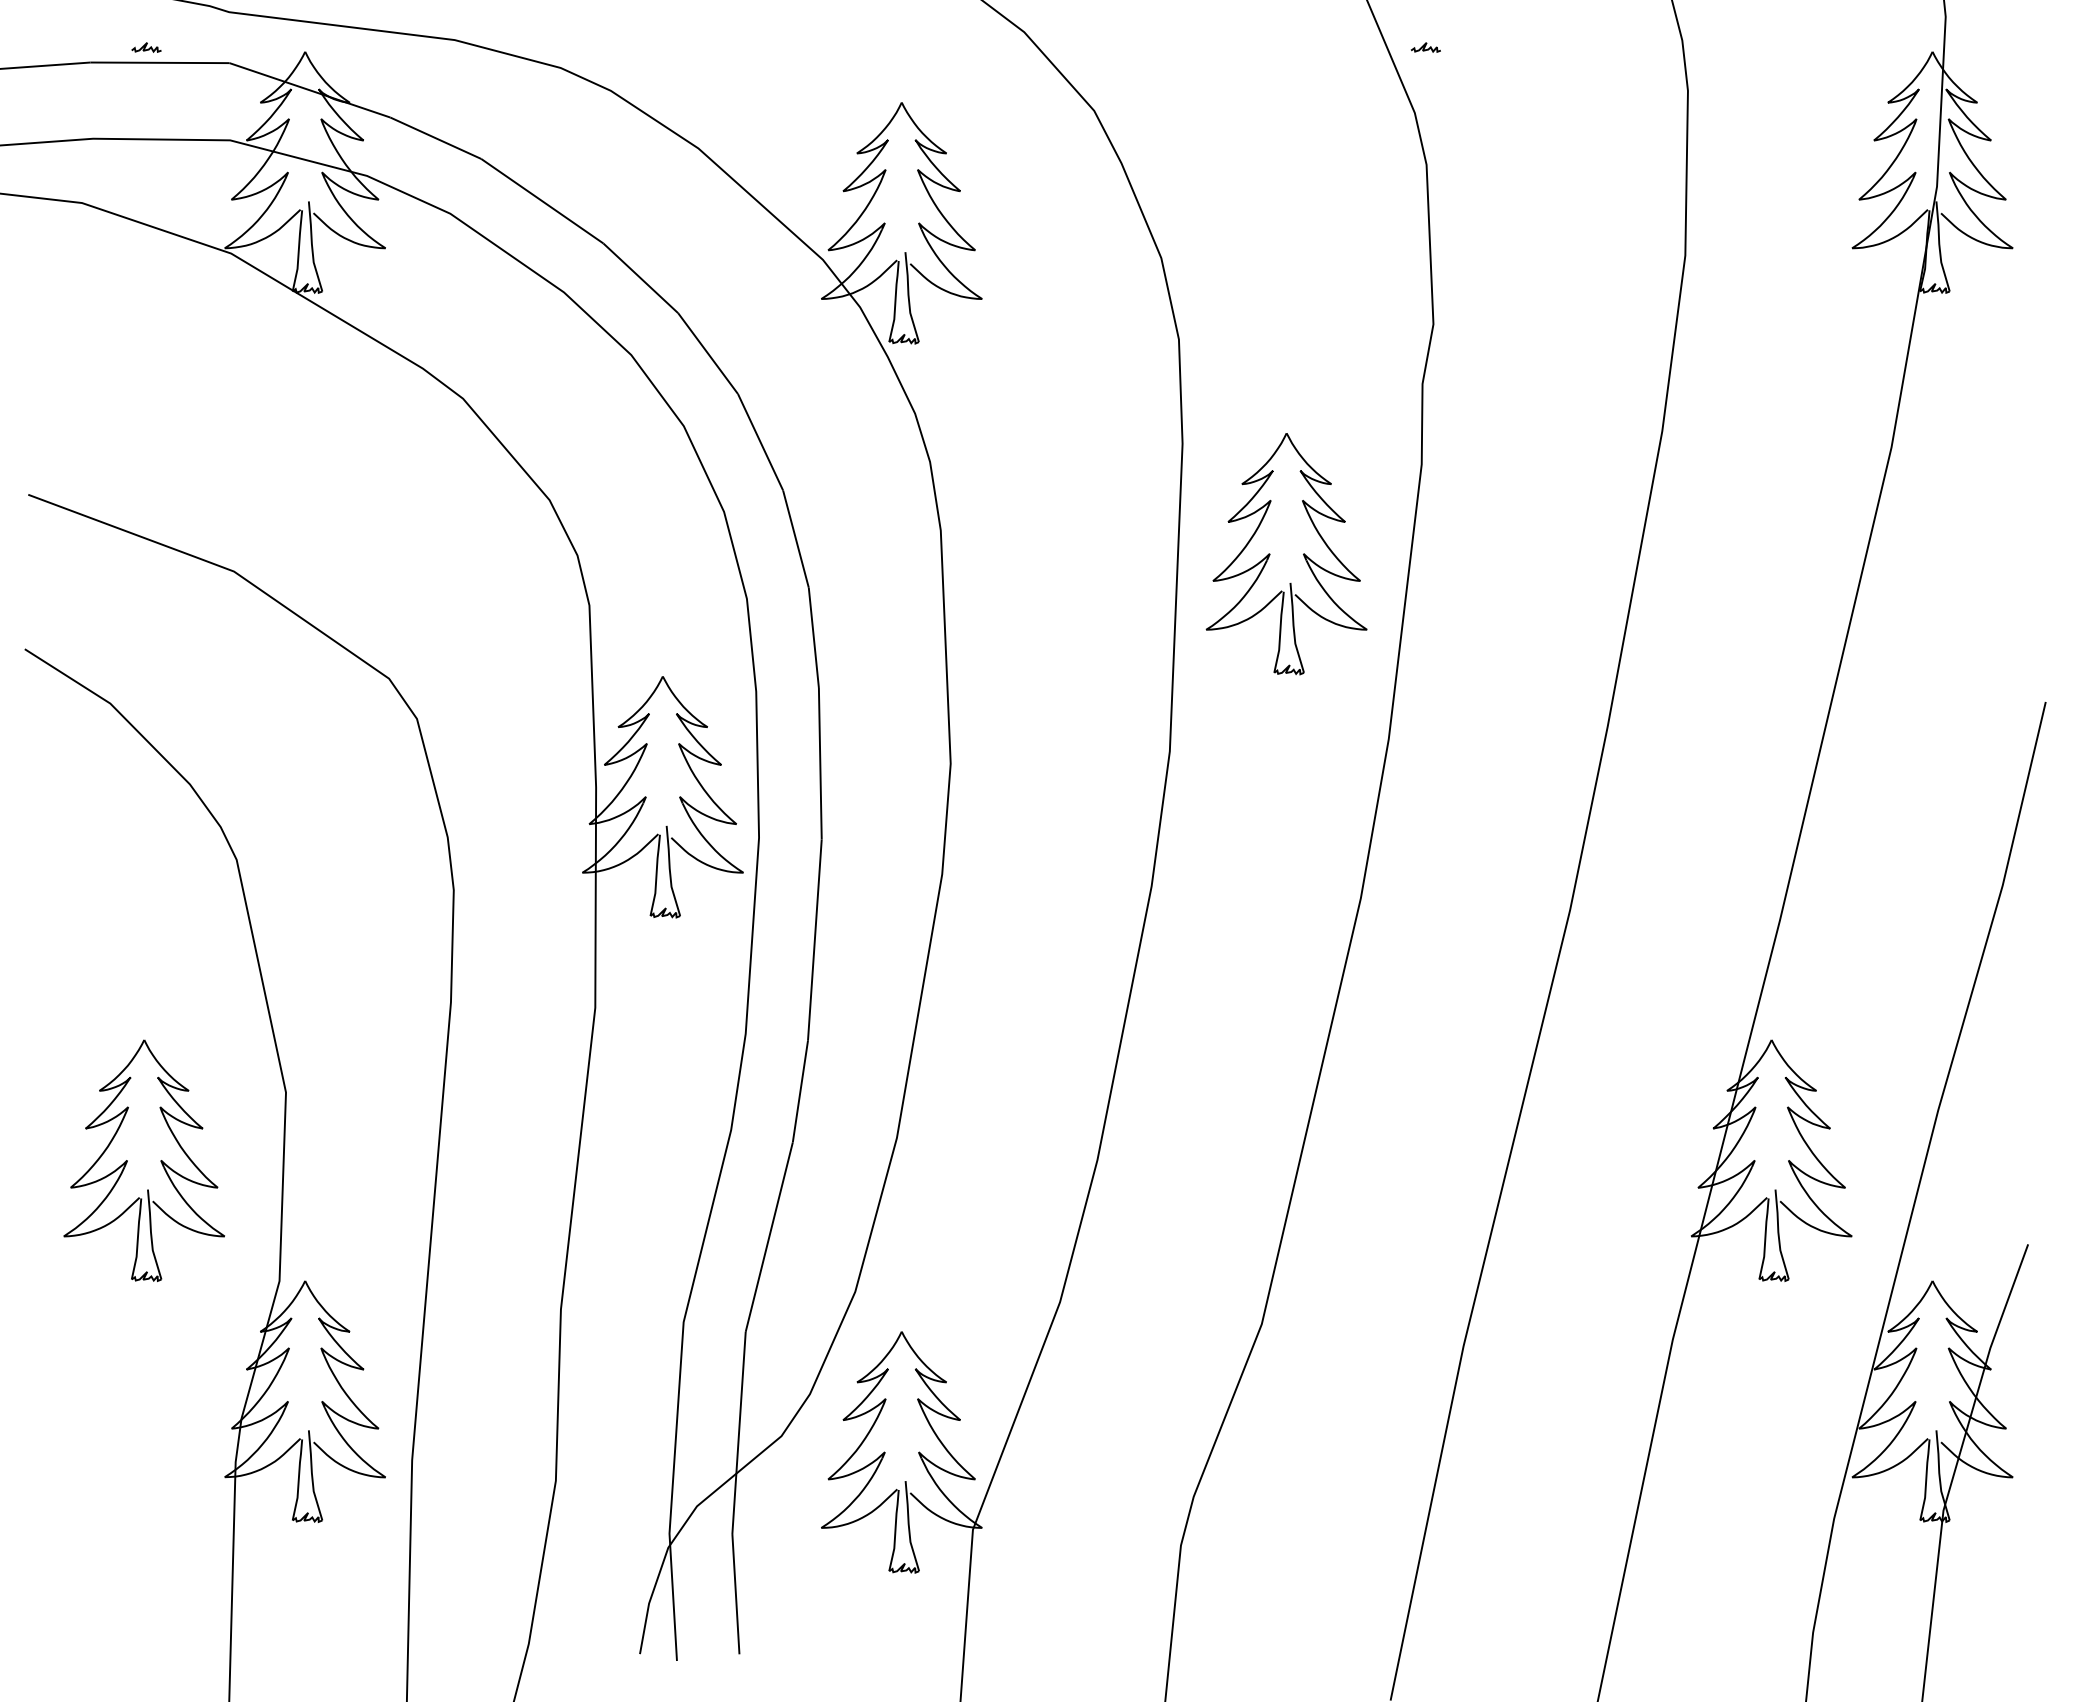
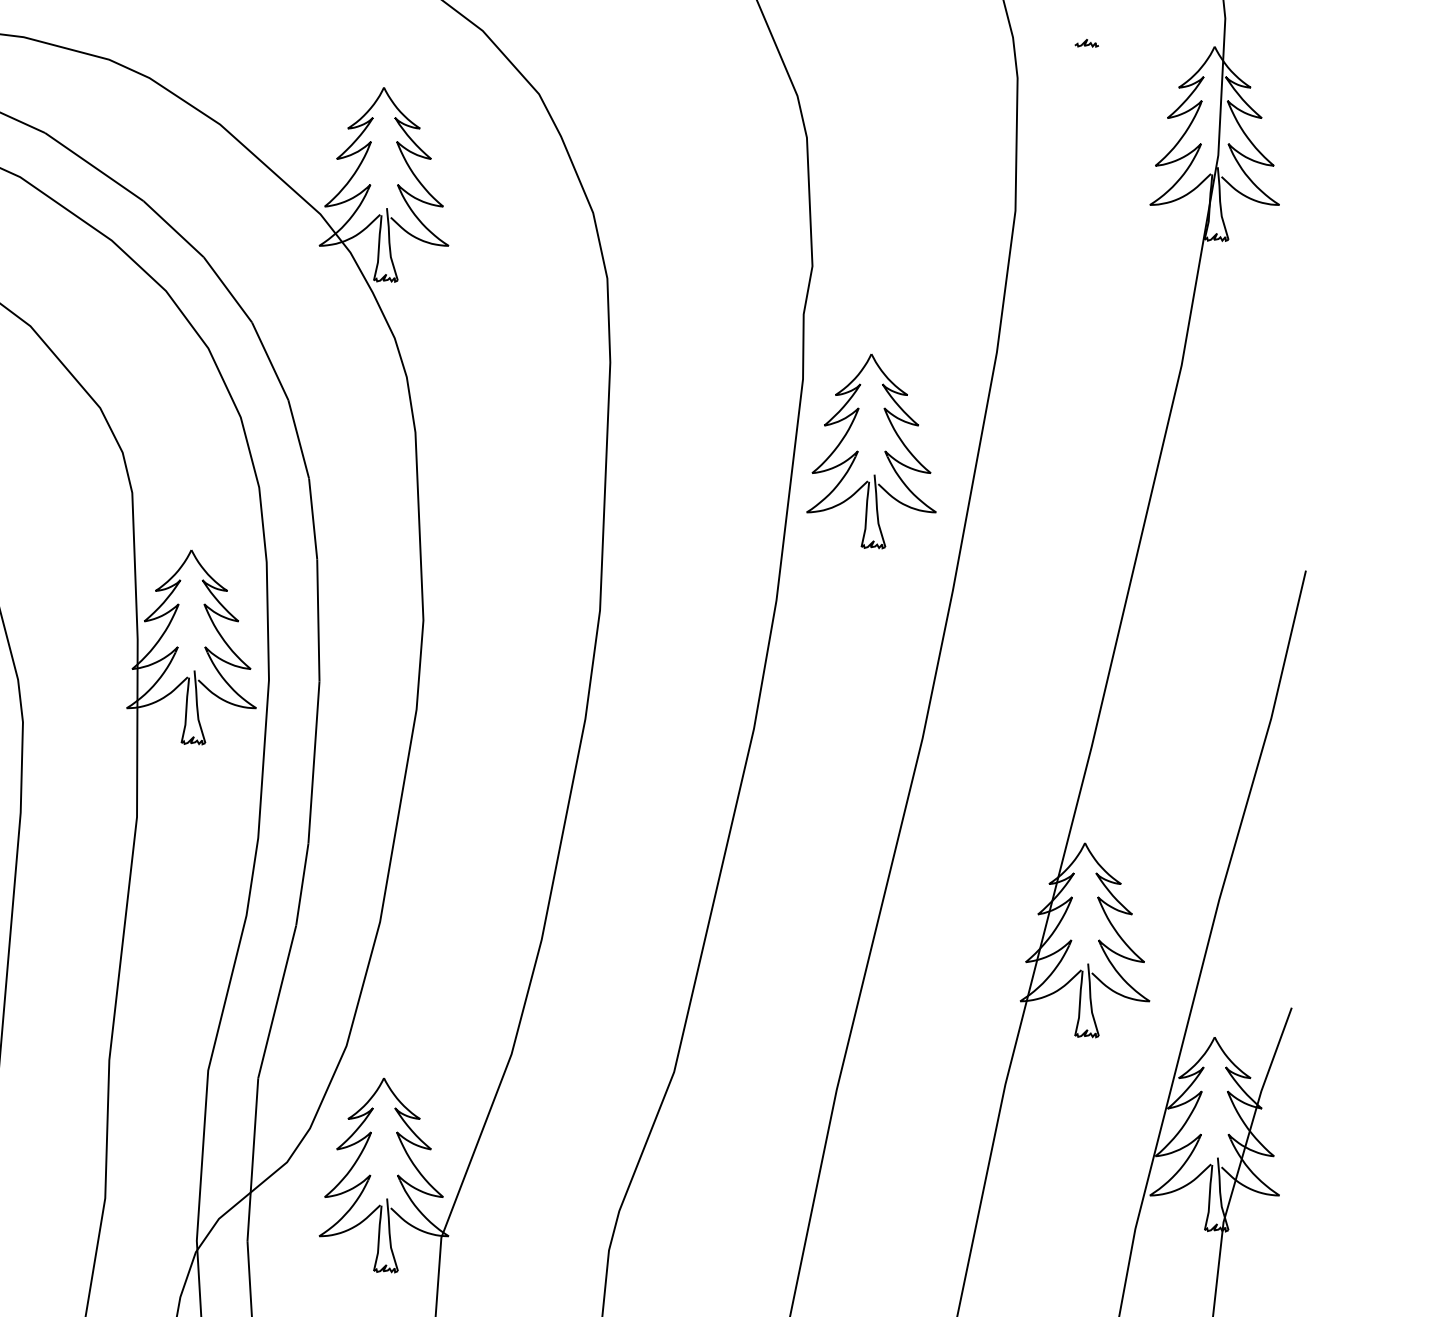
curve: (1425, 47) -> (1086, 43), moved
part: (1270, 554) -> (858, 451), moved

